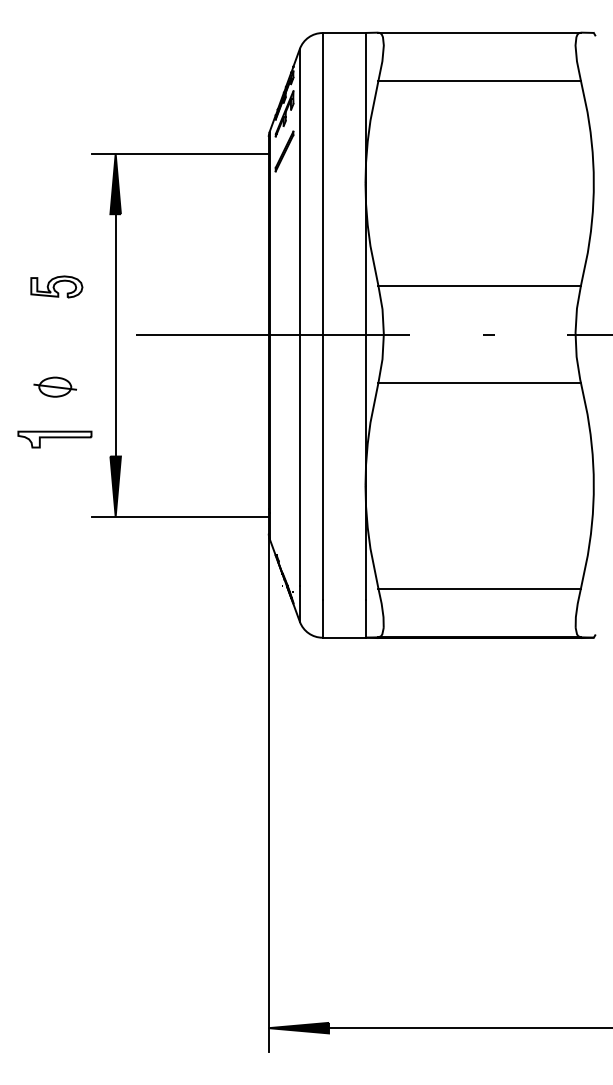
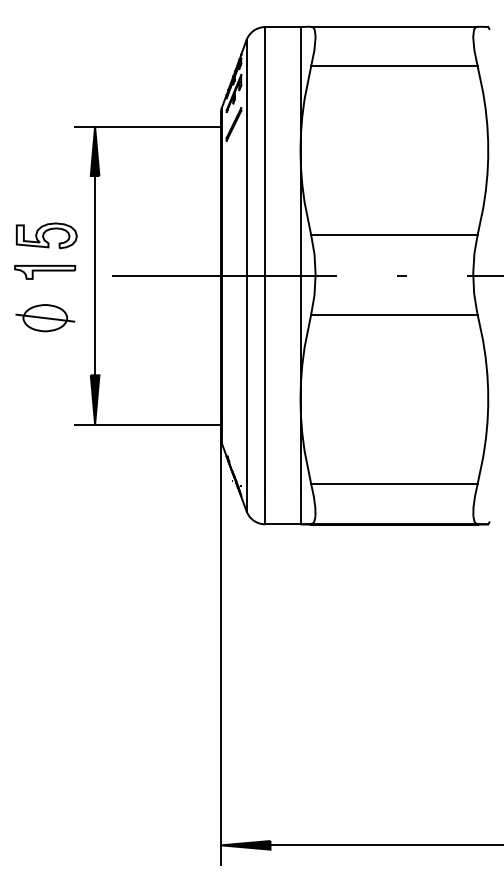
part: (56, 286) -> (46, 235), size x1.43
part: (55, 387) -> (45, 318), size x1.67
part: (55, 439) -> (45, 272), moved

